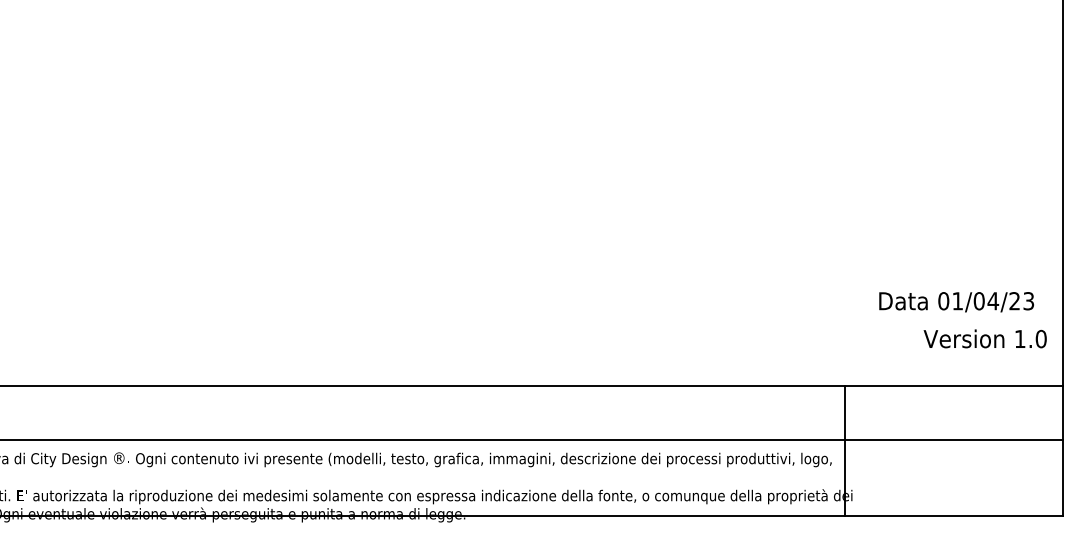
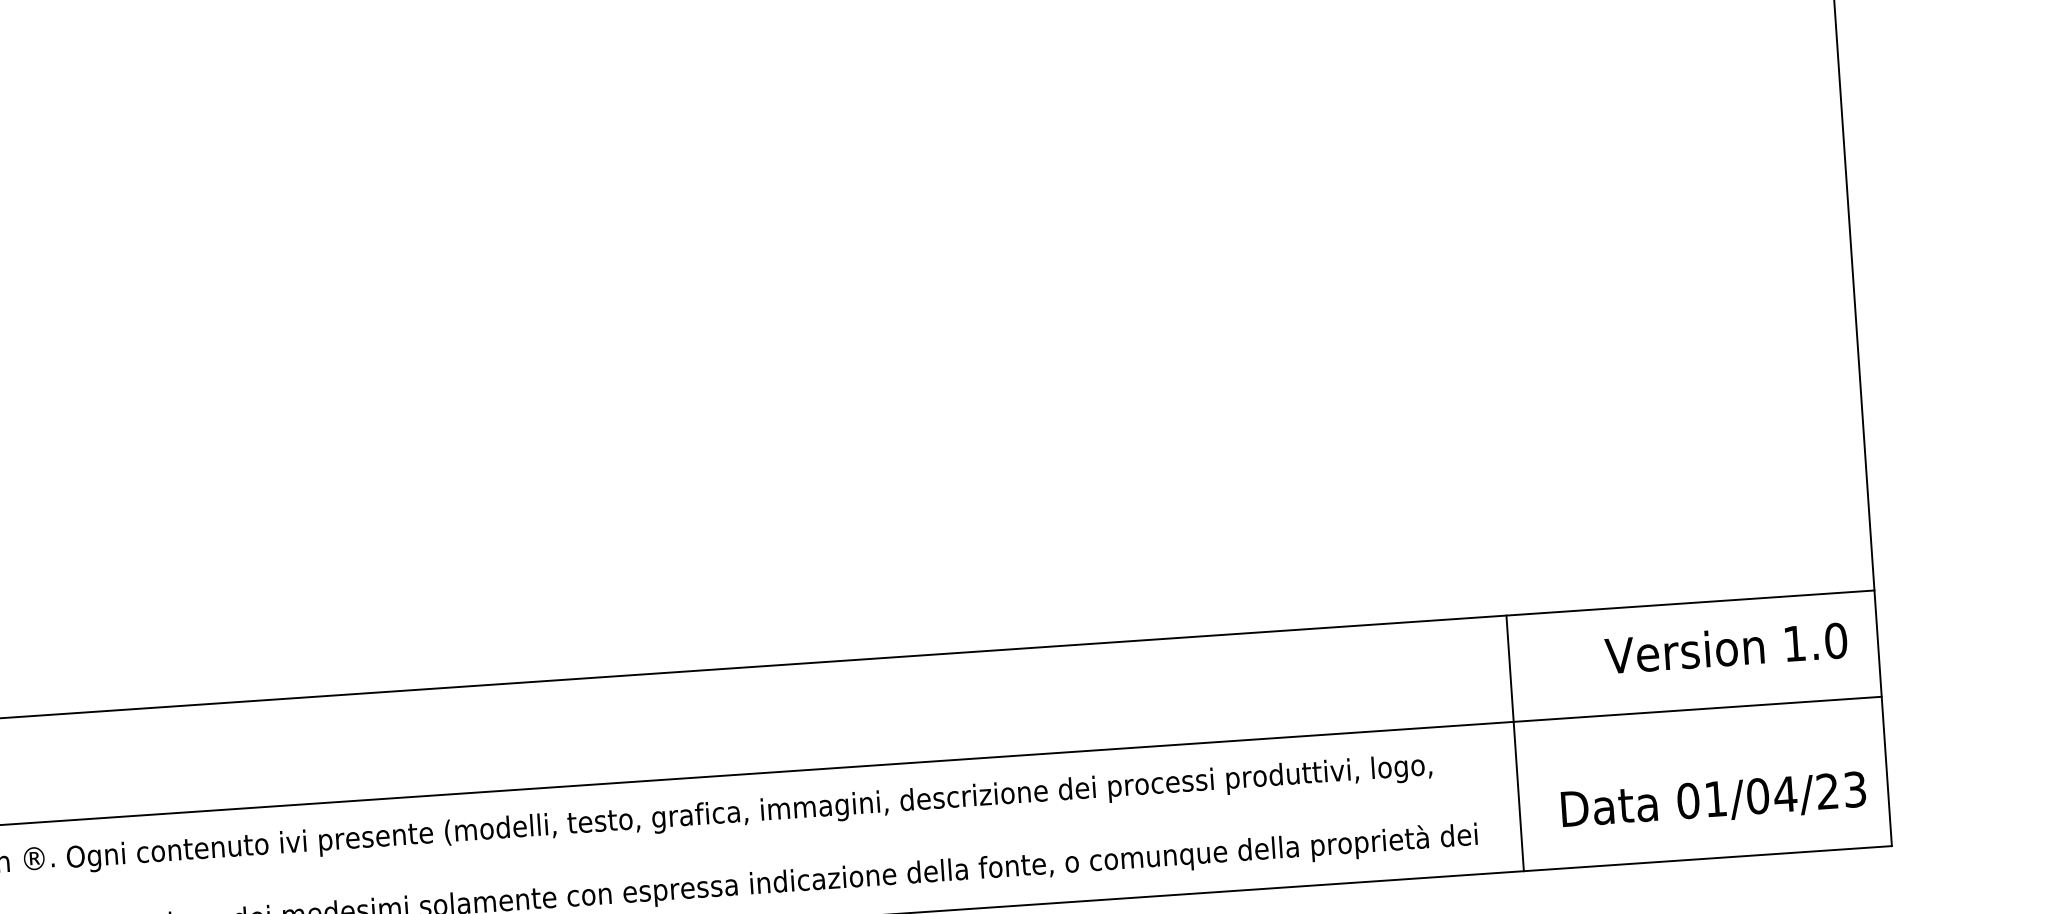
text: (956, 302) -> (1713, 801), moved
text: (984, 338) -> (1724, 647), moved
line: (844, 450) -> (1514, 742), moved

